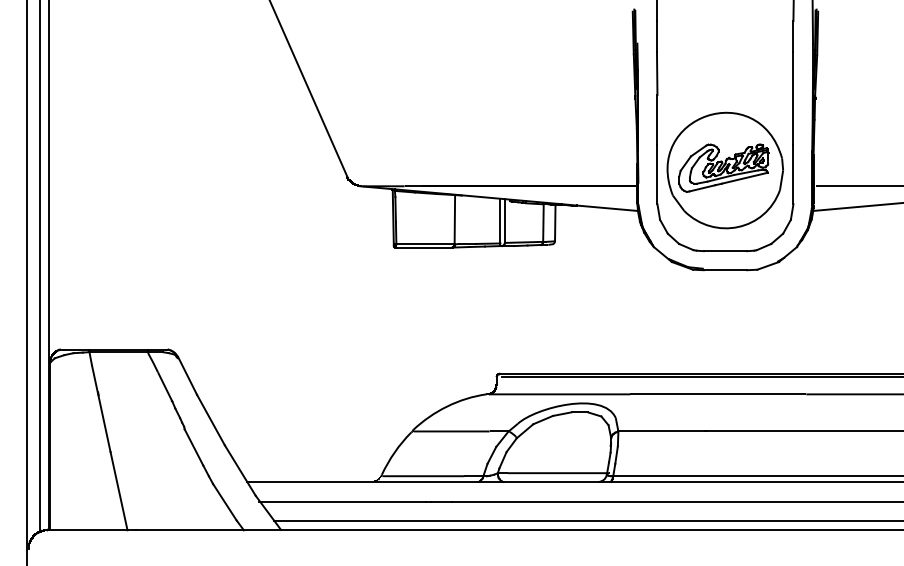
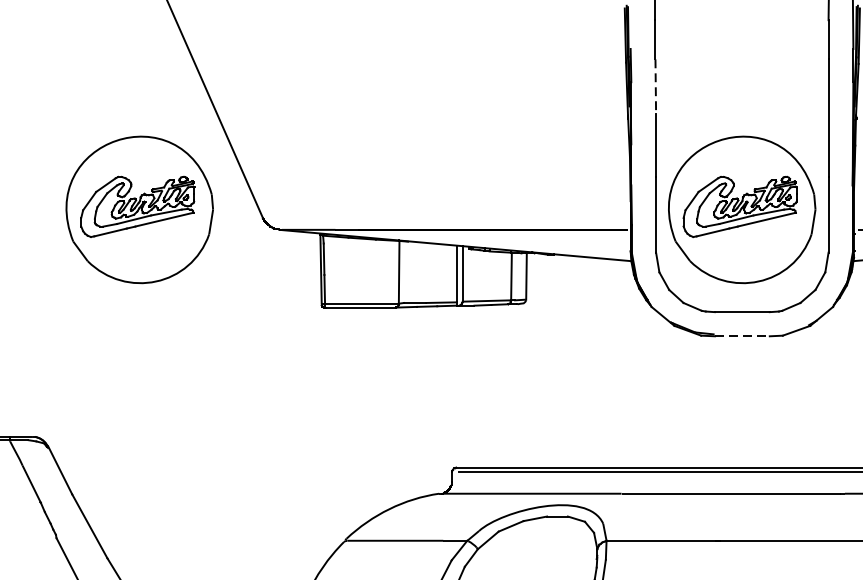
line: (657, 73) -> (656, 86), solid -> dashed
part: (249, 170) -> (138, 209), added
line: (725, 270) -> (742, 336), solid -> dashed

